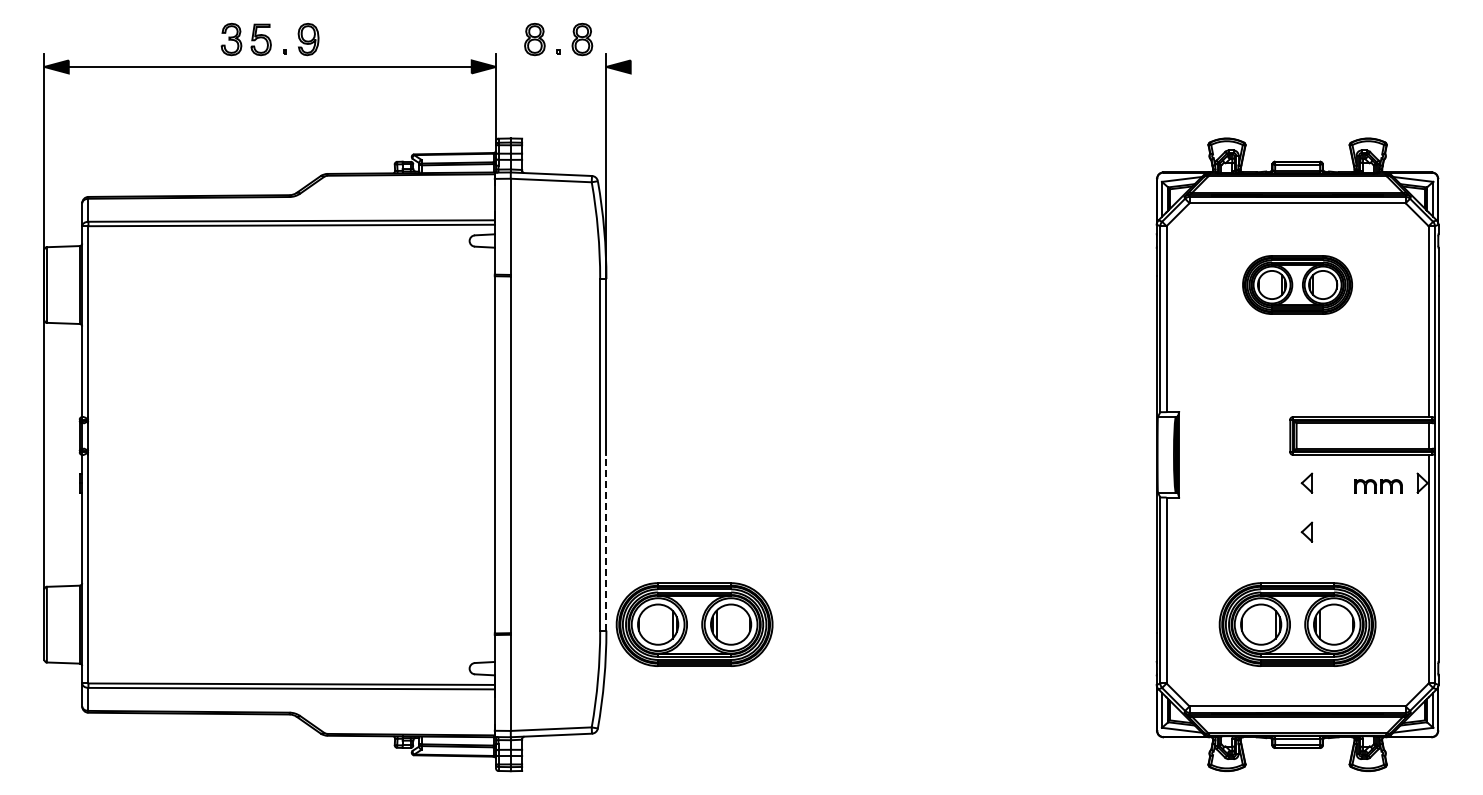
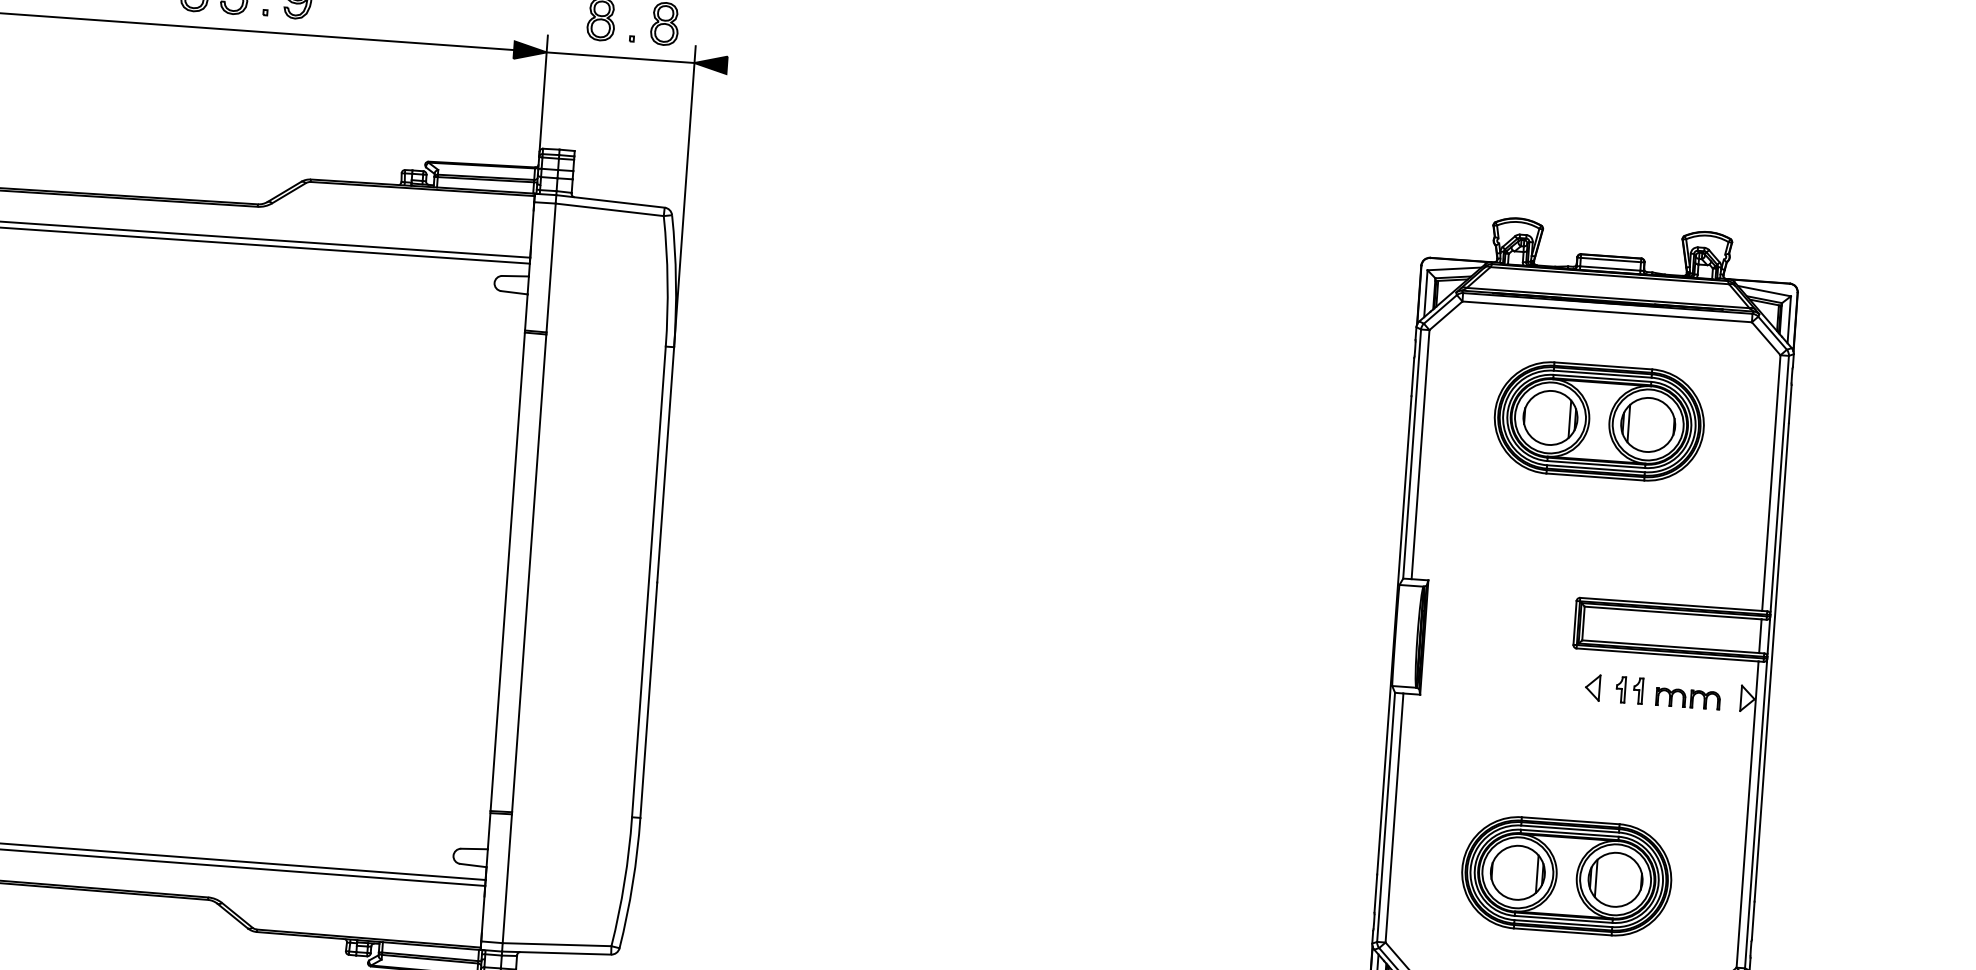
line: (551, 66) -> (620, 57), added
part: (1297, 284) -> (1599, 420), size x1.43
part: (1334, 483) -> (1629, 690), added
part: (1306, 531) -> (1587, 752), removed
line: (606, 542) -> (648, 699), dashed -> solid
part: (694, 624) -> (758, 818), removed

